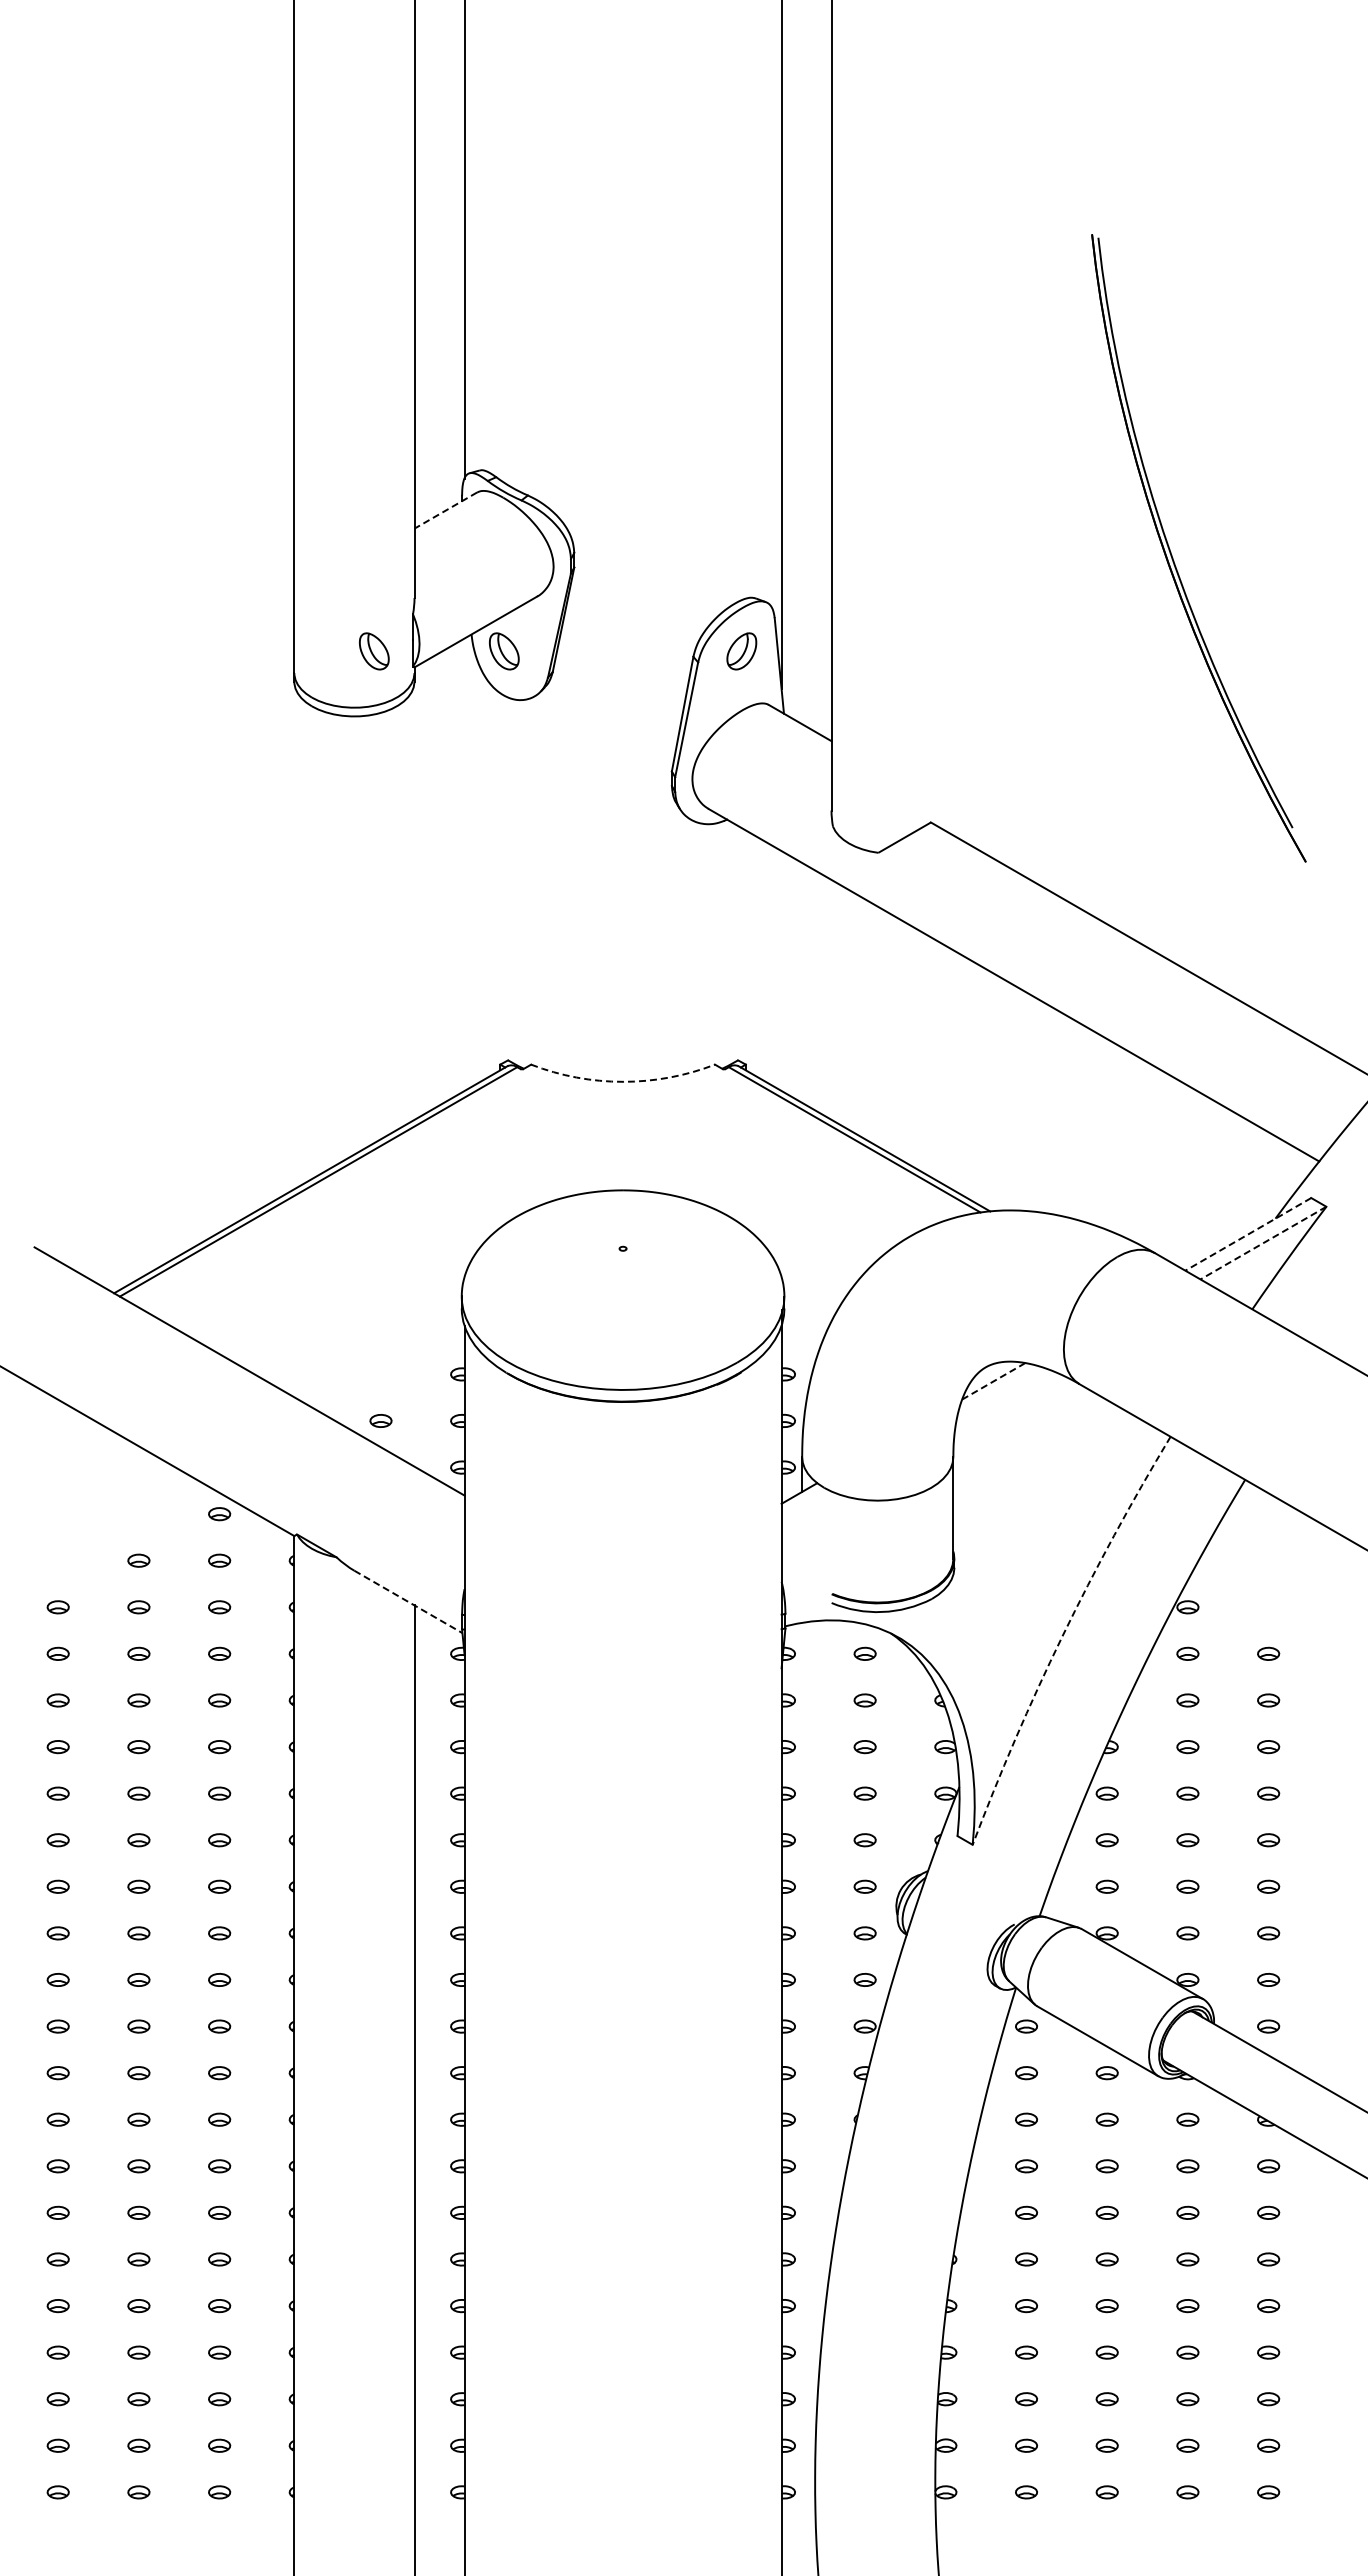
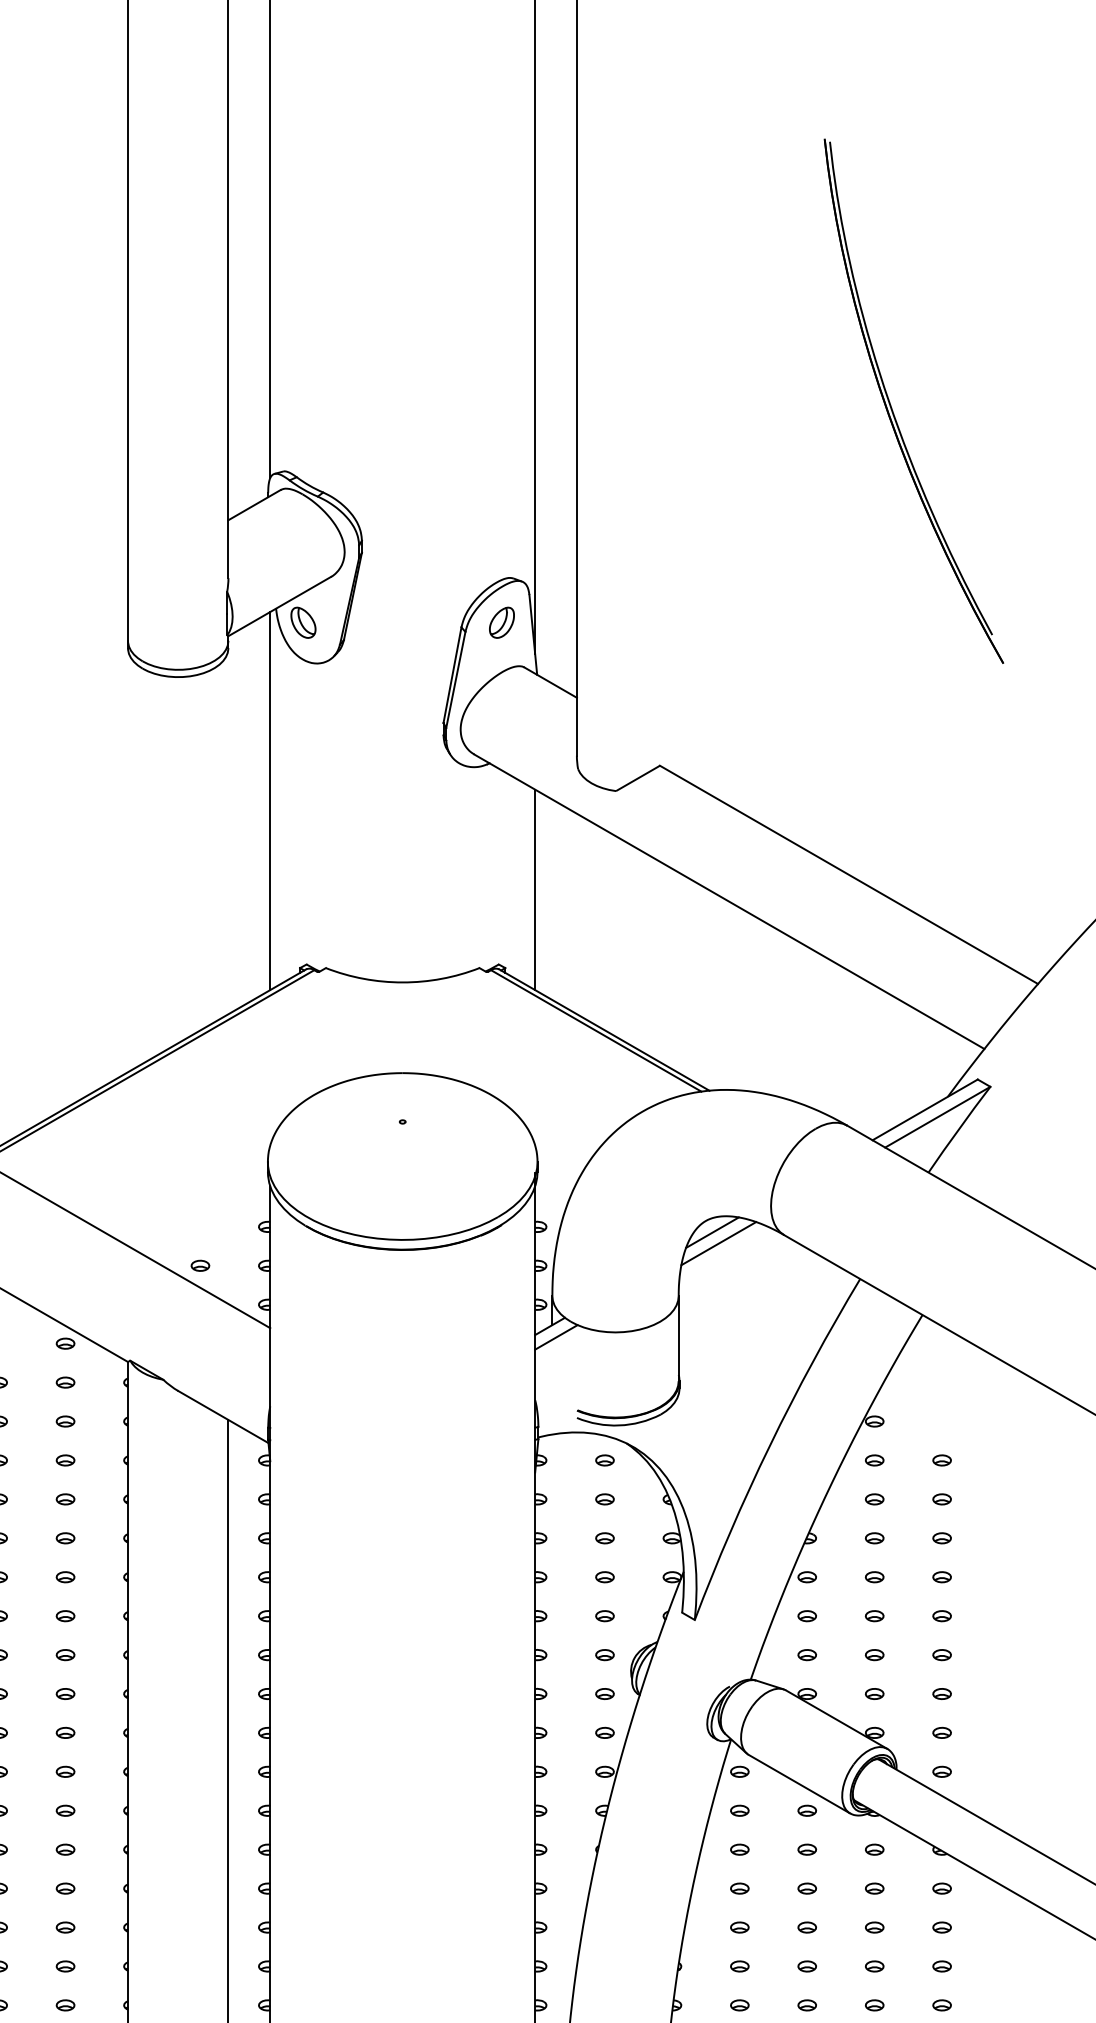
line: (445, 510) -> (254, 505), dashed -> solid
part: (1173, 557) -> (892, 408), moved
part: (374, 651) -> (195, 622), removed
line: (464, 864) -> (270, 800), added
line: (781, 971) -> (535, 890), added
arc: (623, 1081) -> (403, 982), dashed -> solid
line: (1248, 1234) -> (925, 1110), dashed -> solid
line: (1263, 1243) -> (937, 1117), dashed -> solid
line: (993, 1381) -> (712, 1232), dashed -> solid
line: (1001, 1394) -> (718, 1243), added
line: (806, 1506) -> (555, 1337), added
line: (408, 1602) -> (223, 1417), dashed -> solid
arc: (1062, 1636) -> (769, 1445), dashed -> solid

